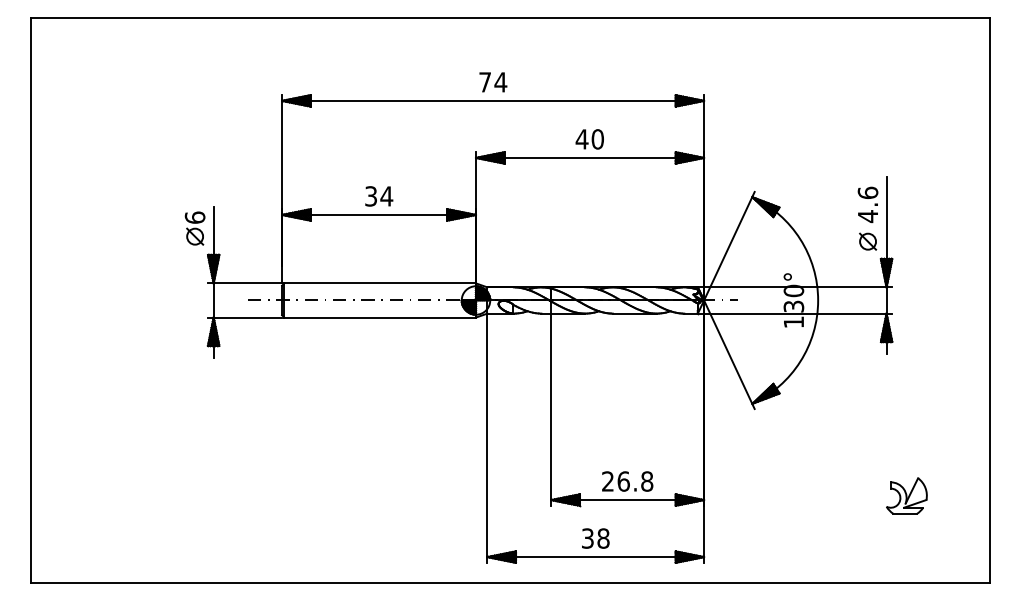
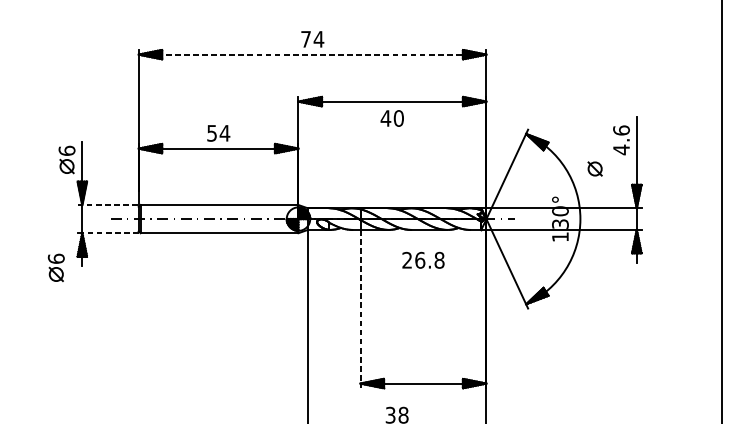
line: (493, 100) -> (312, 54), solid -> dashed
text: (589, 139) -> (392, 118), moved
text: (370, 195) -> (211, 132), 34 -> 54
part: (868, 241) -> (595, 168), moved
line: (245, 283) -> (108, 205), solid -> dashed
line: (247, 317) -> (110, 233), solid -> dashed
part: (181, 359) -> (55, 267), added
line: (551, 410) -> (360, 309), solid -> dashed
text: (627, 481) -> (423, 260), moved
part: (906, 495) -> (653, 379), removed

